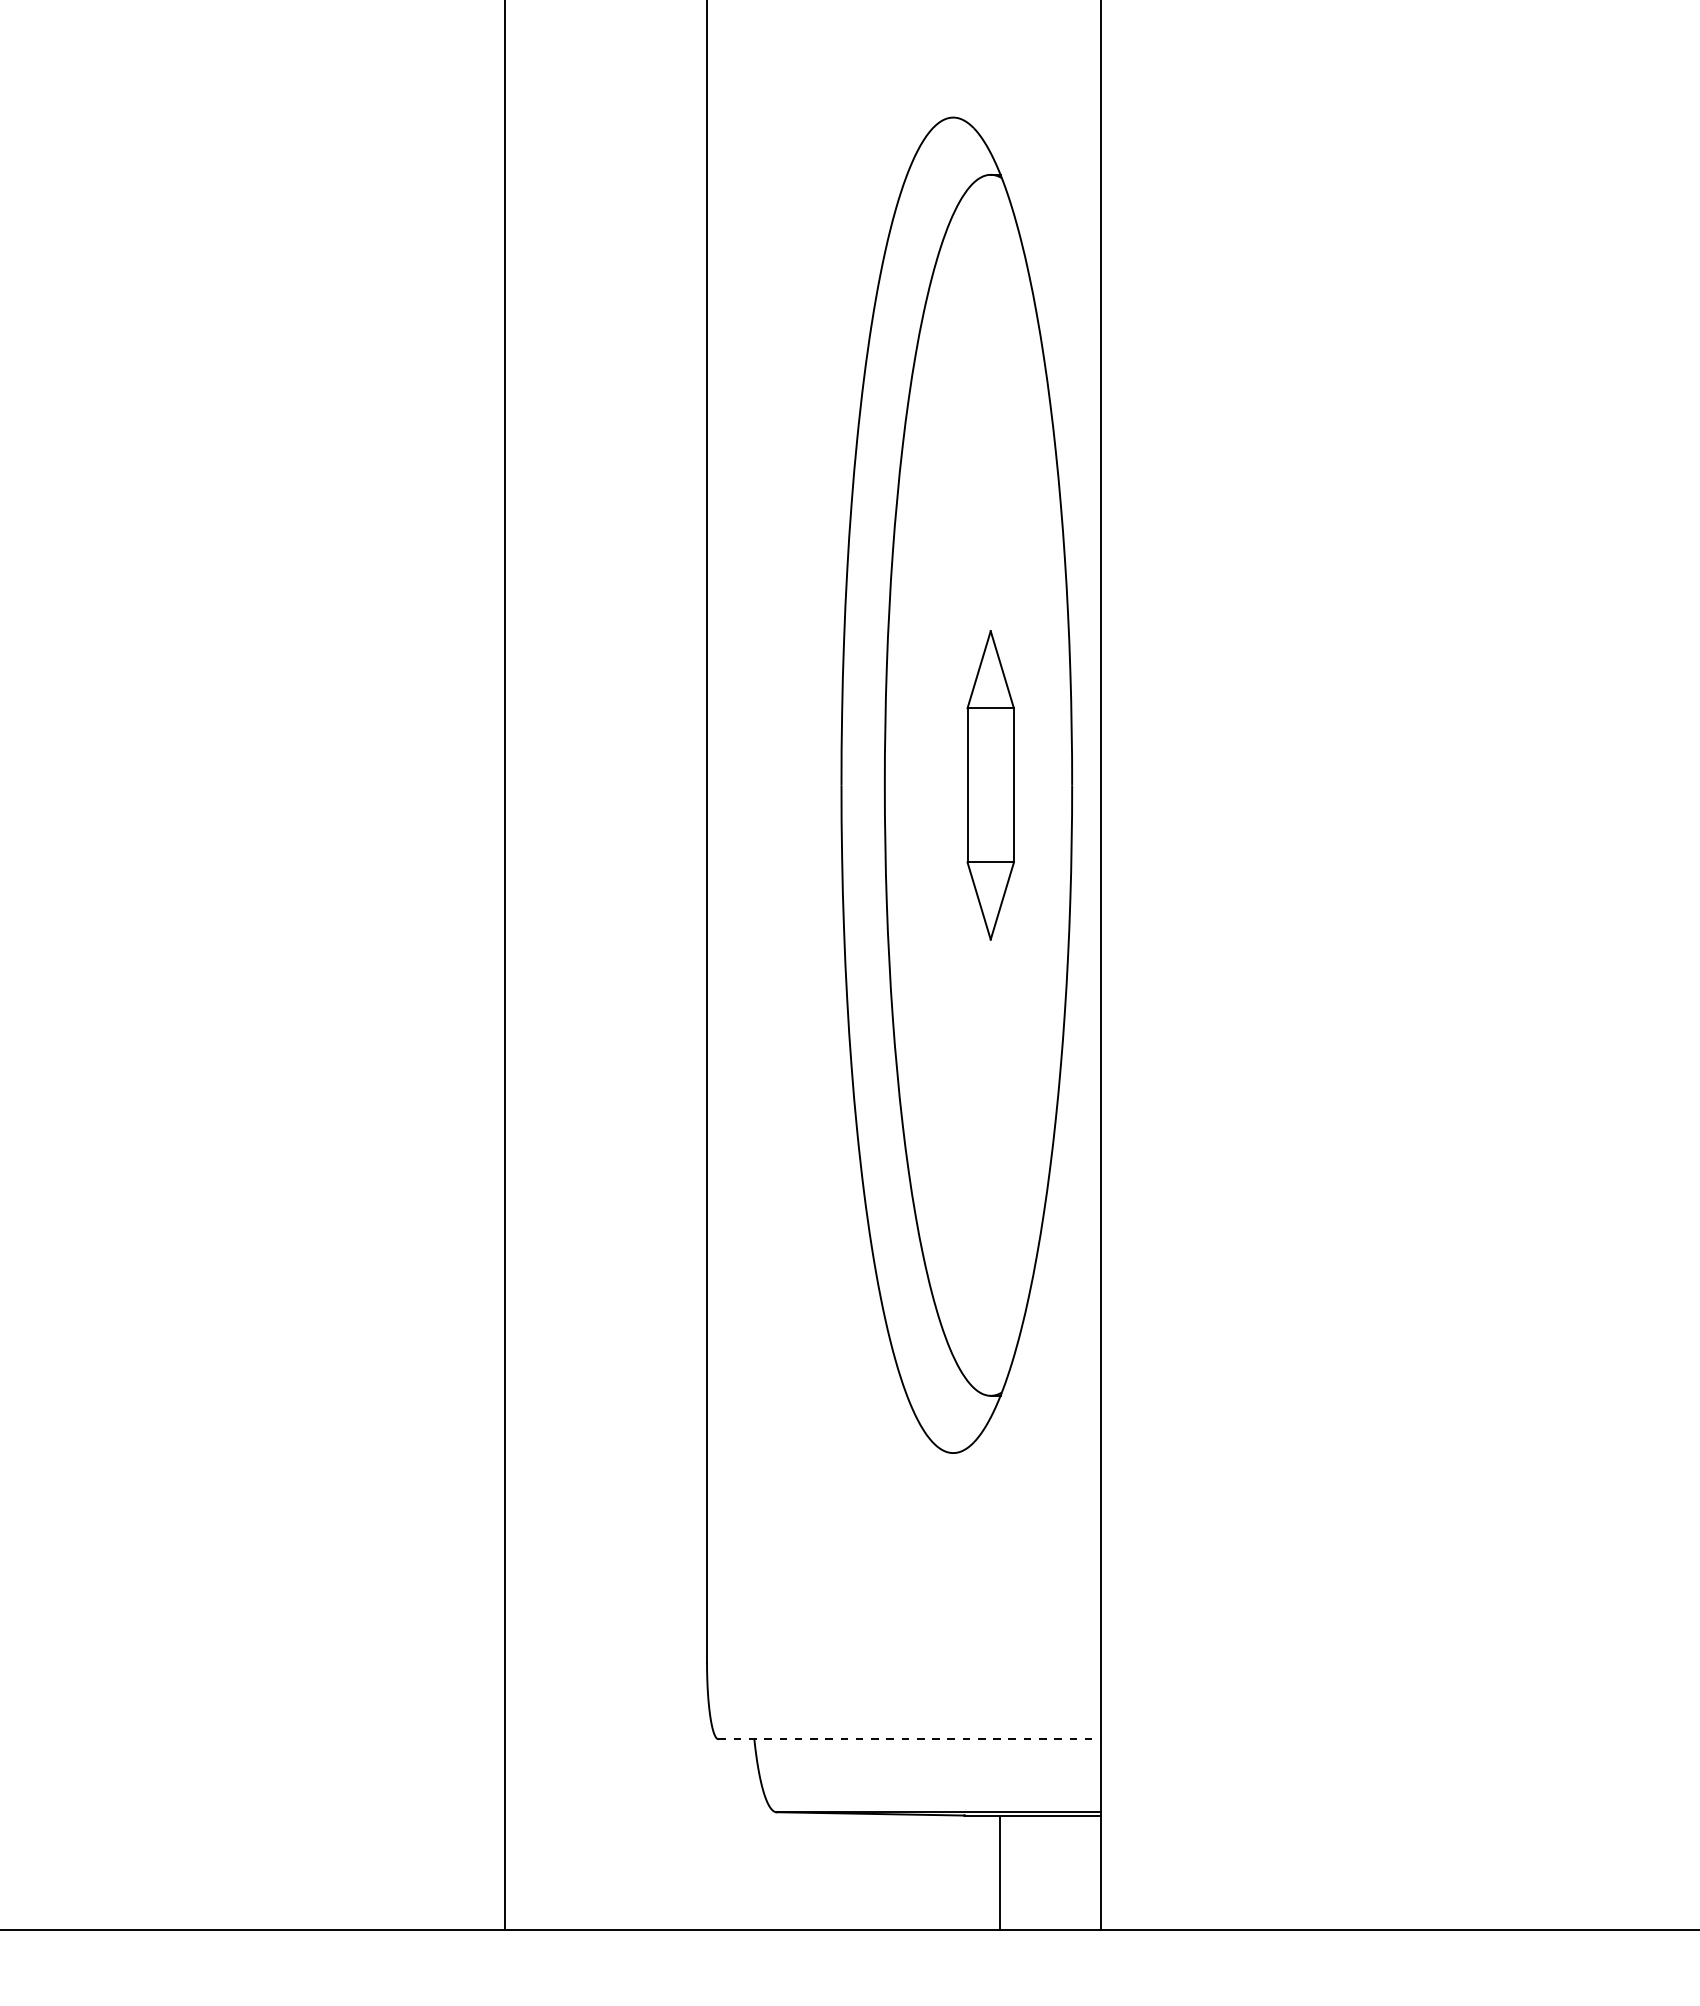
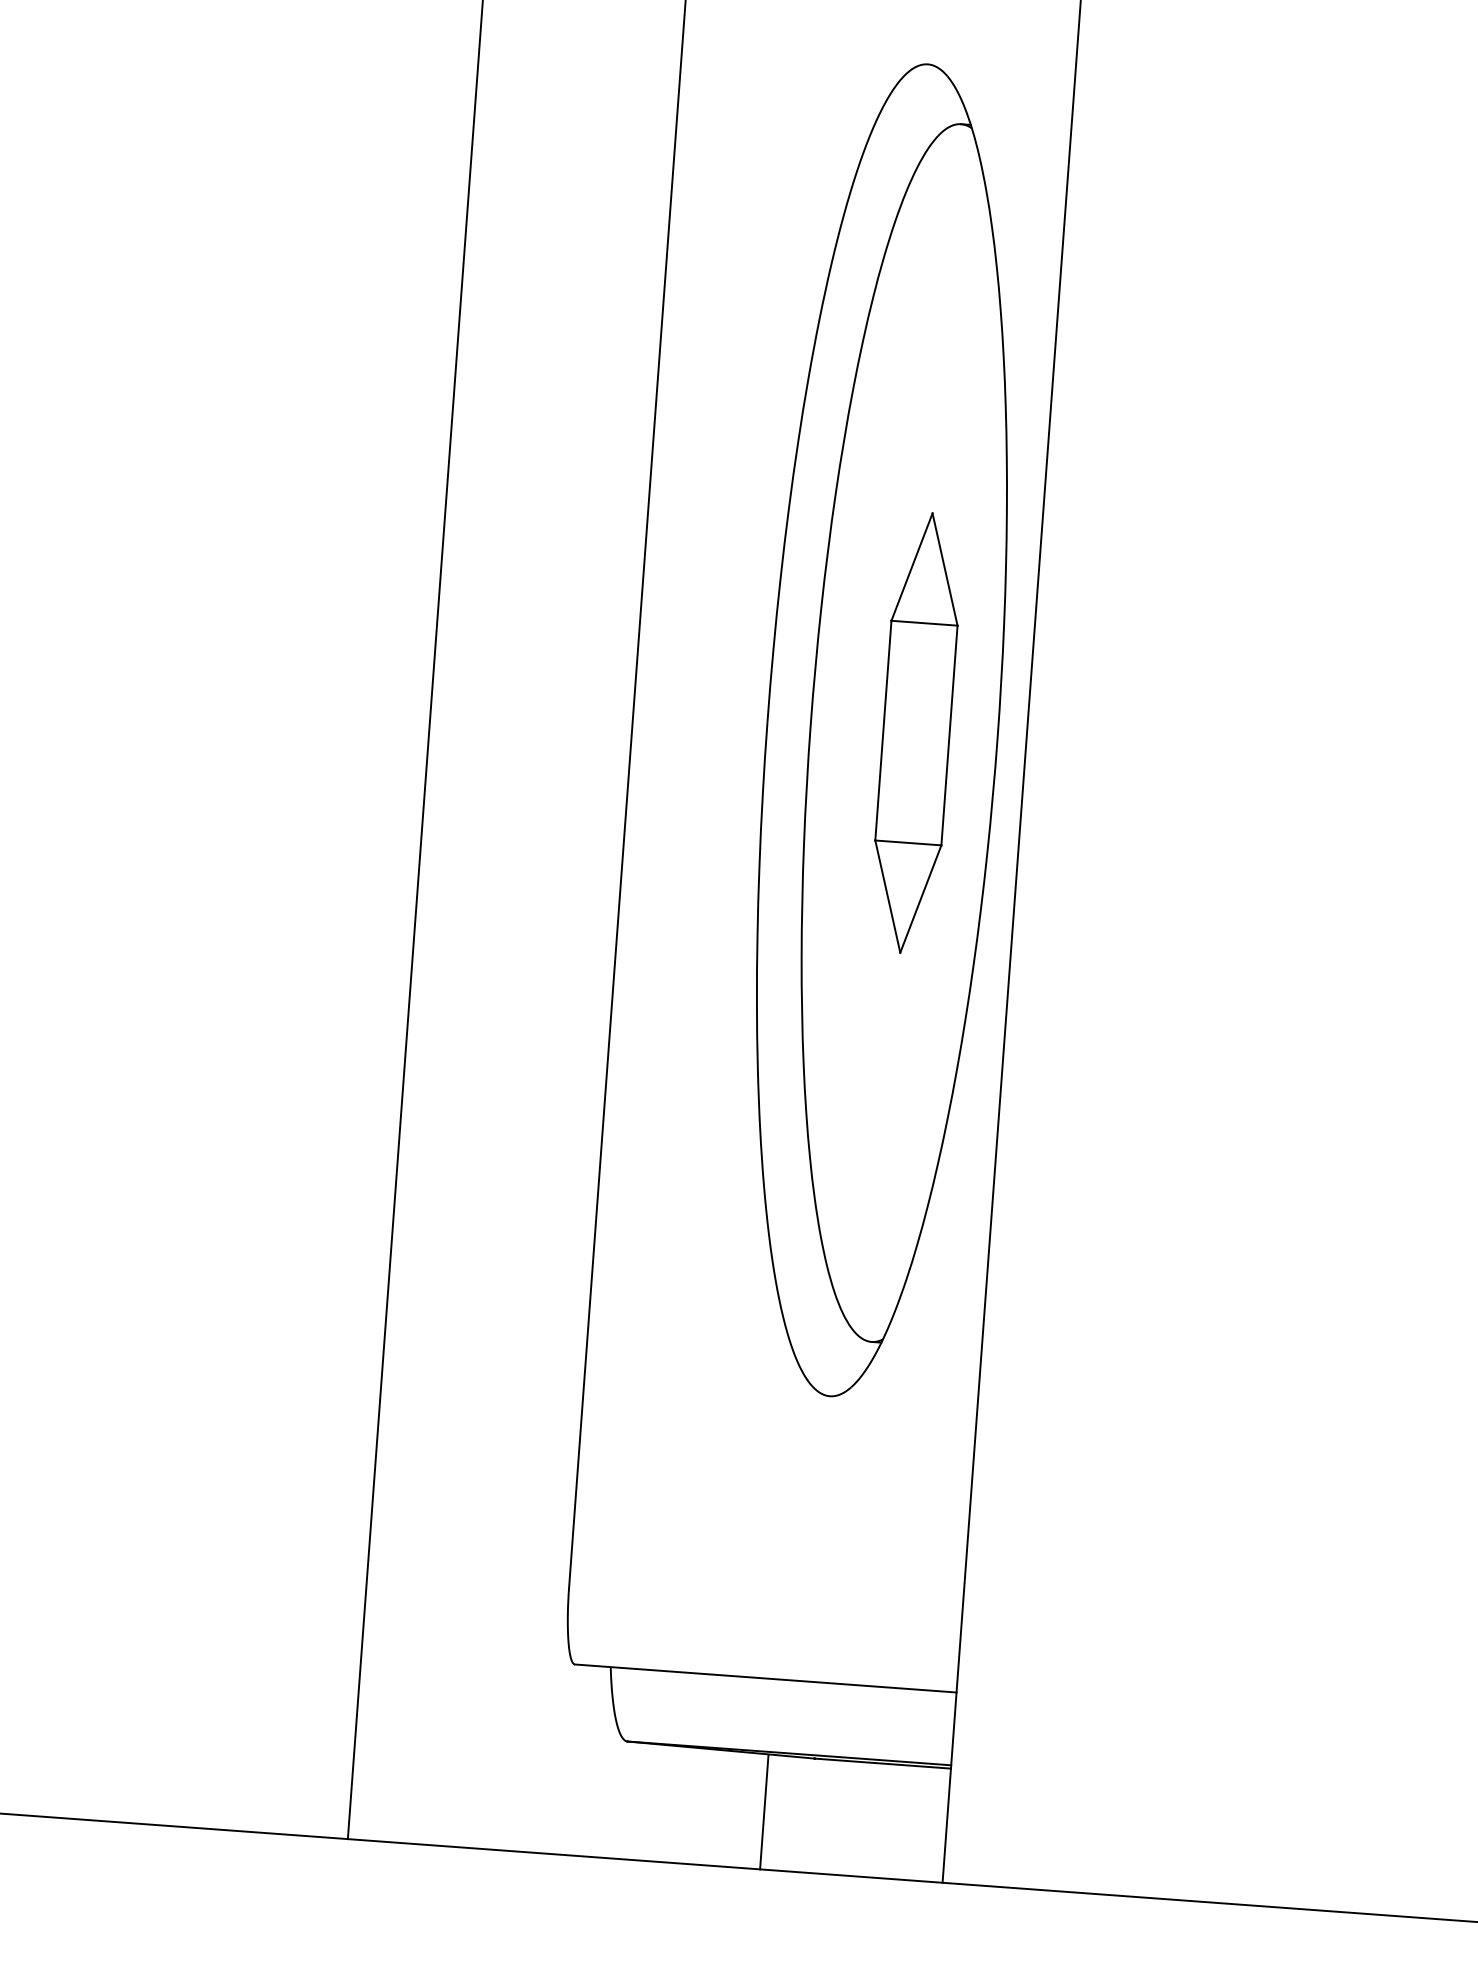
part: (990, 785) -> (916, 733), size x1.43
line: (910, 1739) -> (766, 1678), dashed -> solid
line: (1000, 1872) -> (764, 1812), moved

